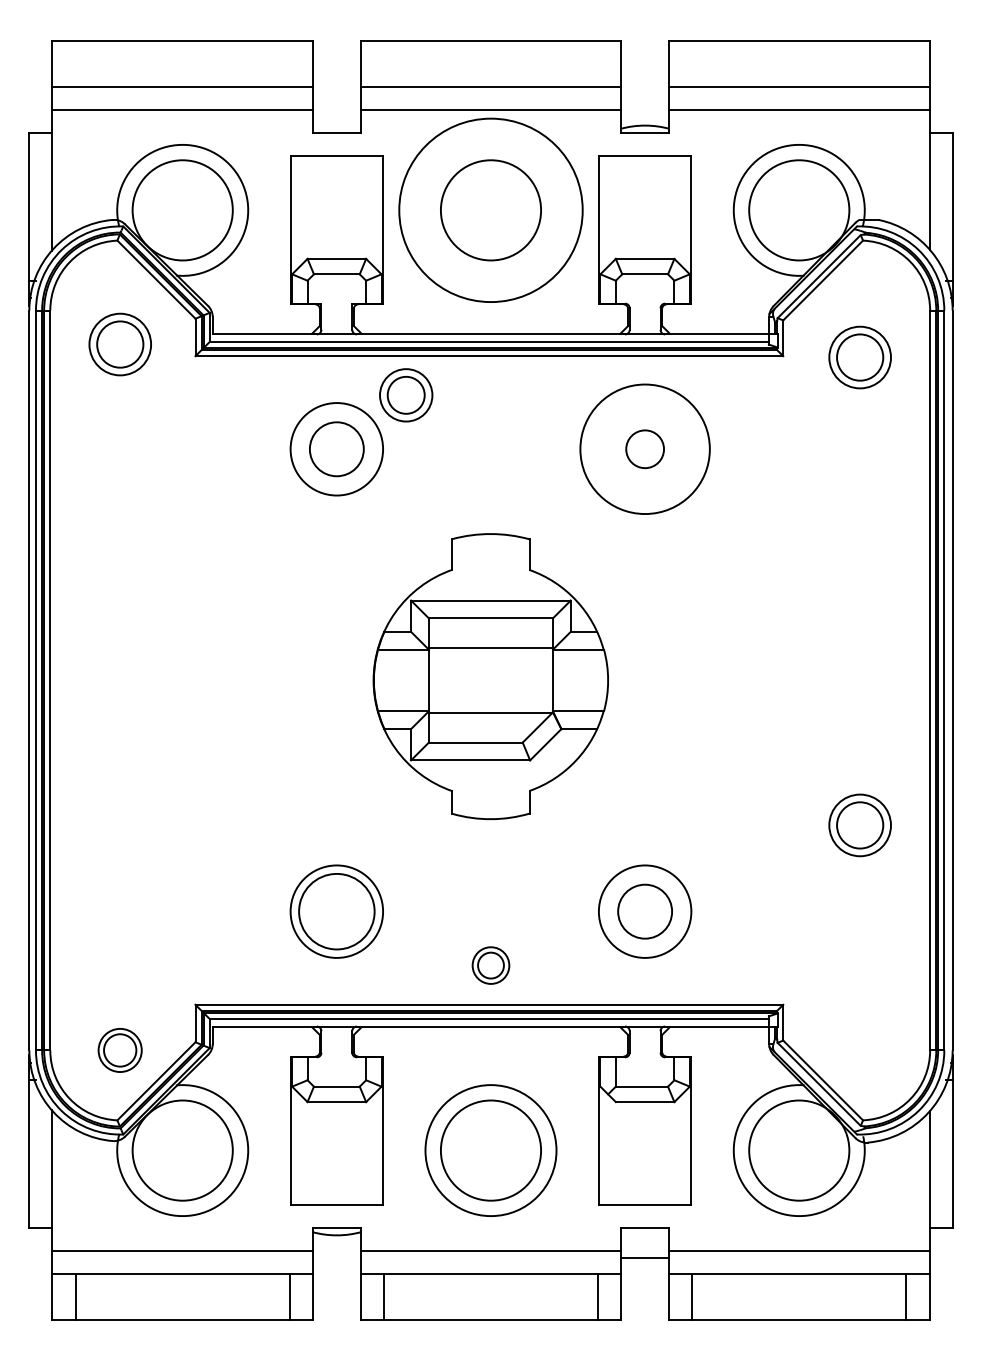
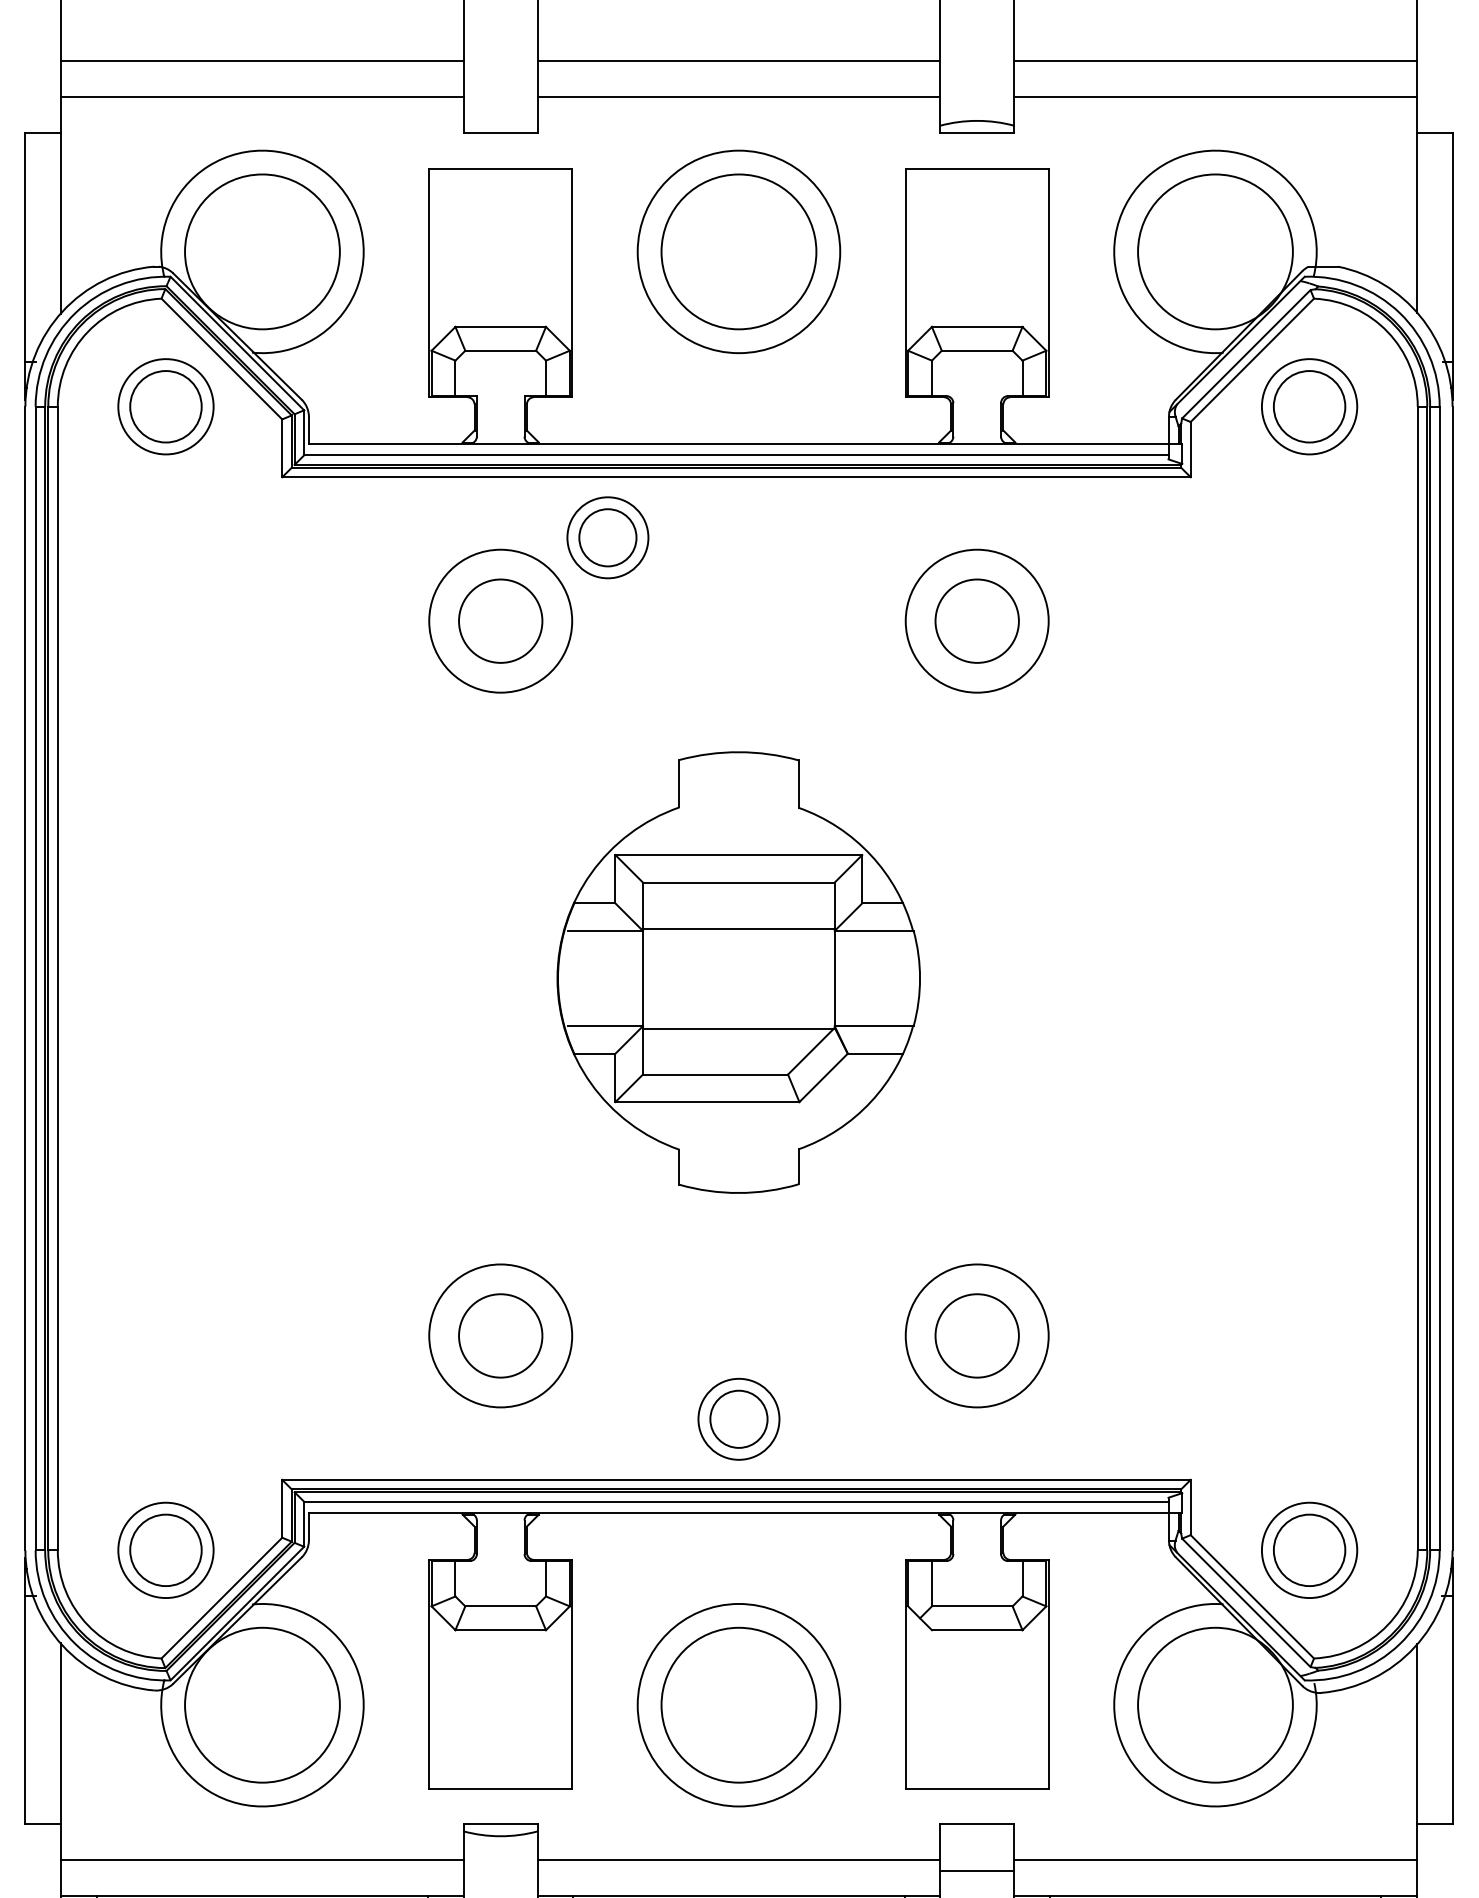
circle: (490, 209) -> (738, 250), size x0.71
part: (119, 344) -> (164, 406), moved
part: (859, 357) -> (1308, 406), moved
circle: (644, 449) -> (976, 621), size x0.71
circle: (645, 449) -> (977, 621), size x1.43
part: (859, 825) -> (1308, 1550), moved
circle: (336, 911) -> (500, 1335), size x0.71
part: (490, 965) -> (738, 1419), size x1.43
part: (119, 1050) -> (164, 1550), size x1.43

